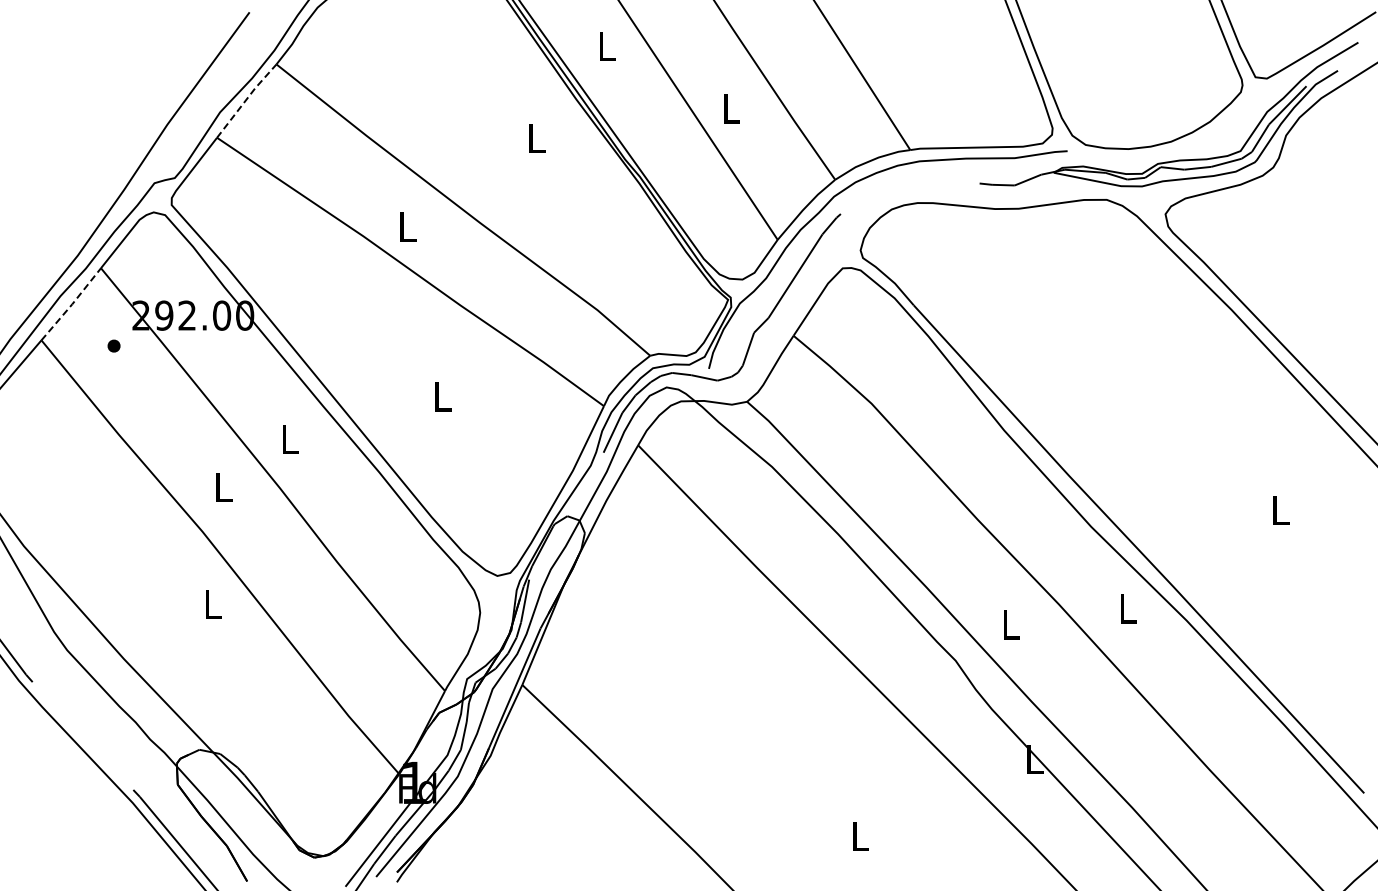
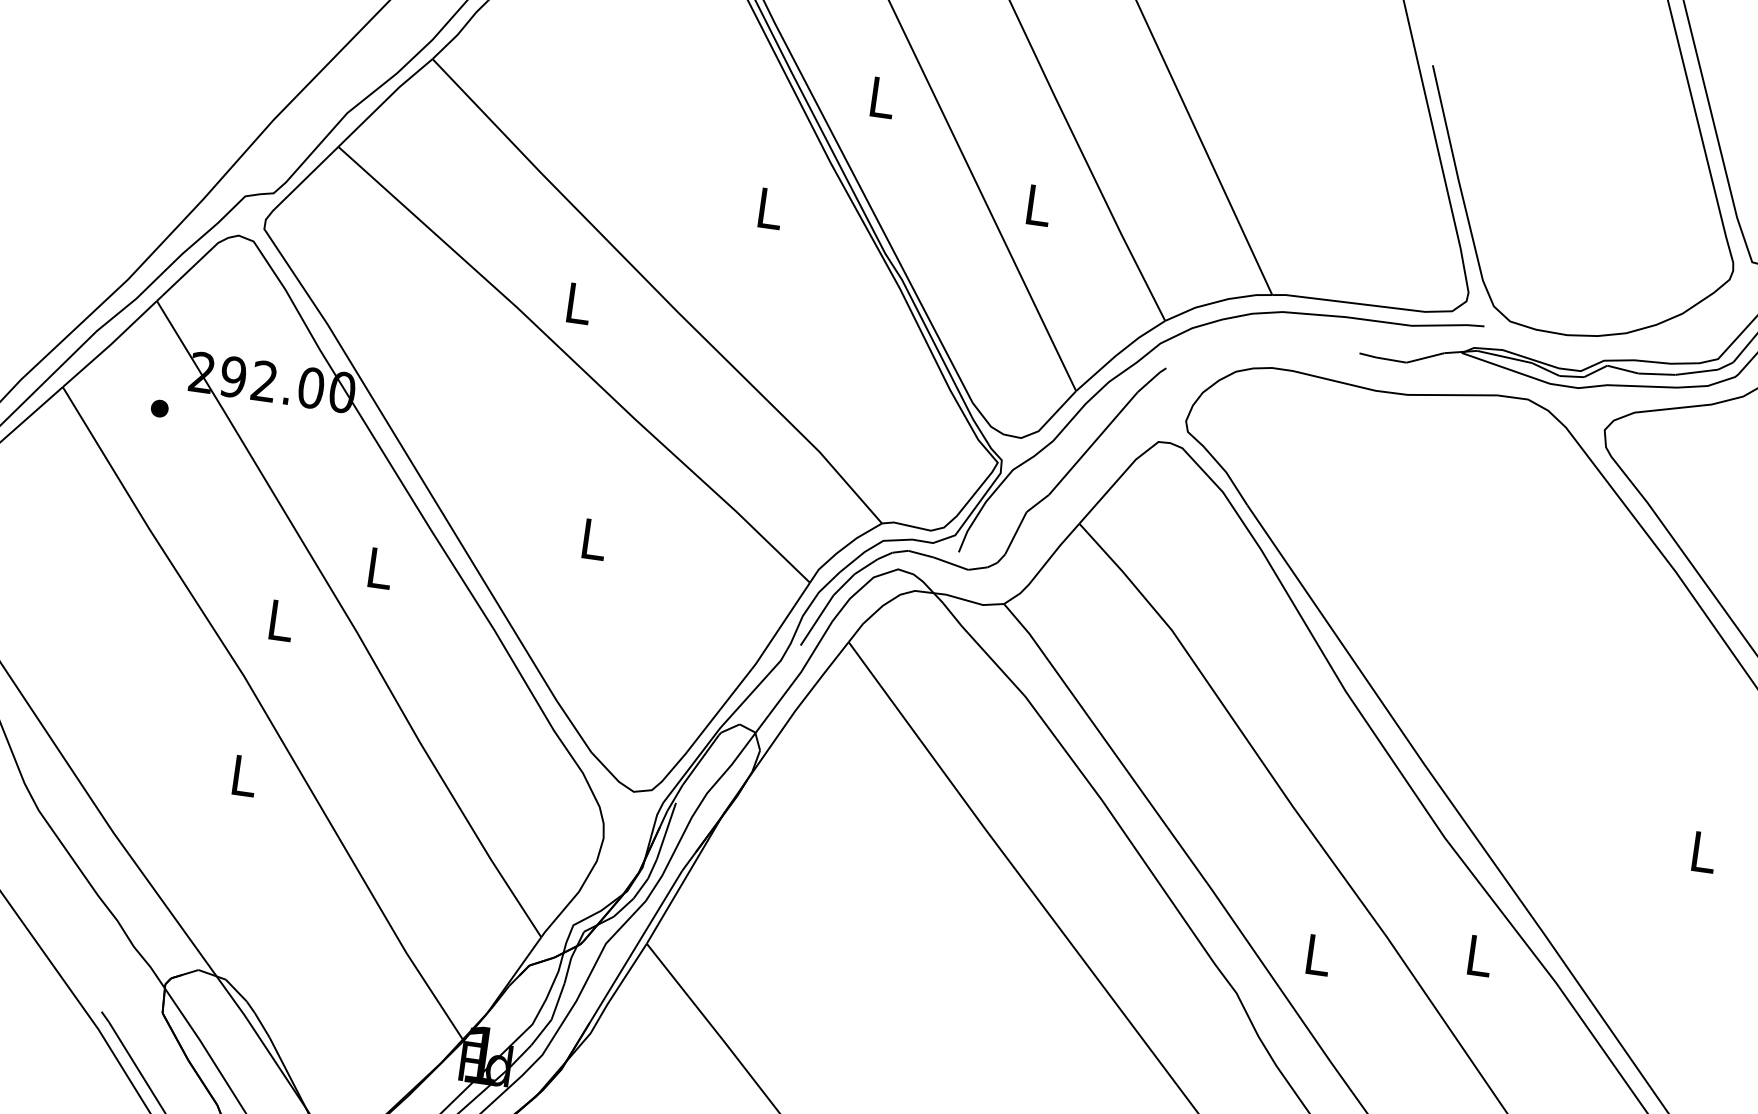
line: (246, 99) -> (385, 100), dashed -> solid
line: (72, 304) -> (111, 344), dashed -> solid

